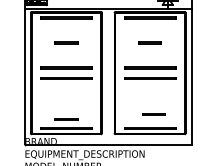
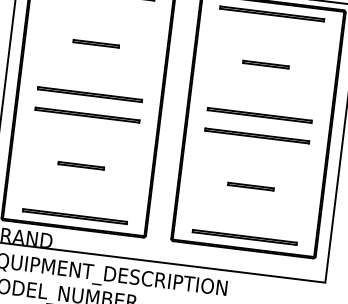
line: (153, 114) -> (249, 187), moved
line: (66, 119) -> (81, 166), moved

